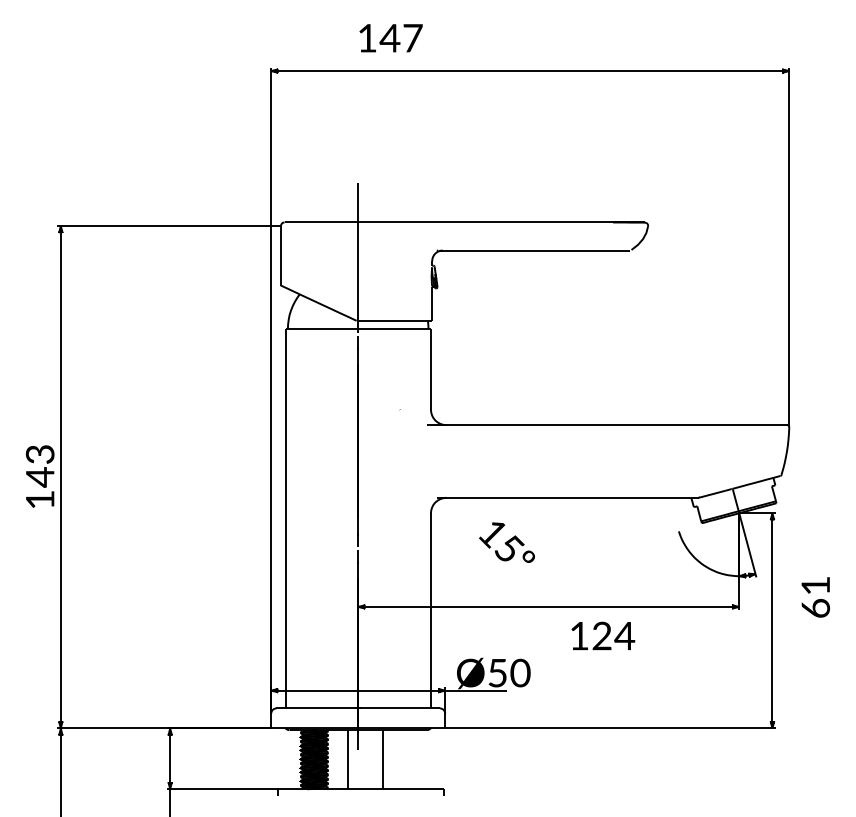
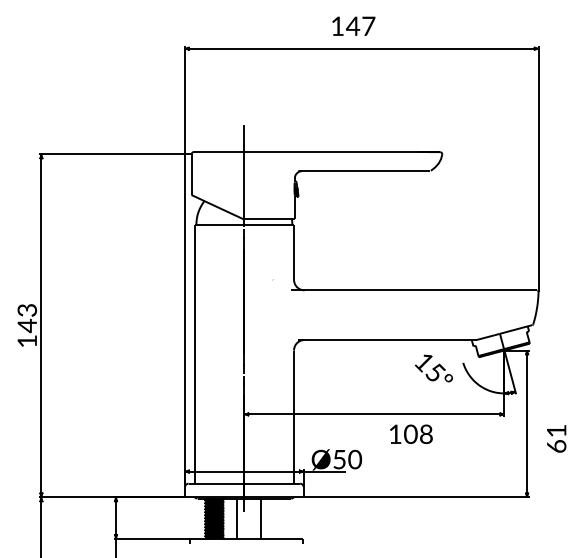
text: (390, 37) -> (353, 25), moved
text: (506, 542) -> (433, 368), moved
text: (815, 596) -> (556, 438), moved
text: (613, 636) -> (418, 434), 124 -> 108

